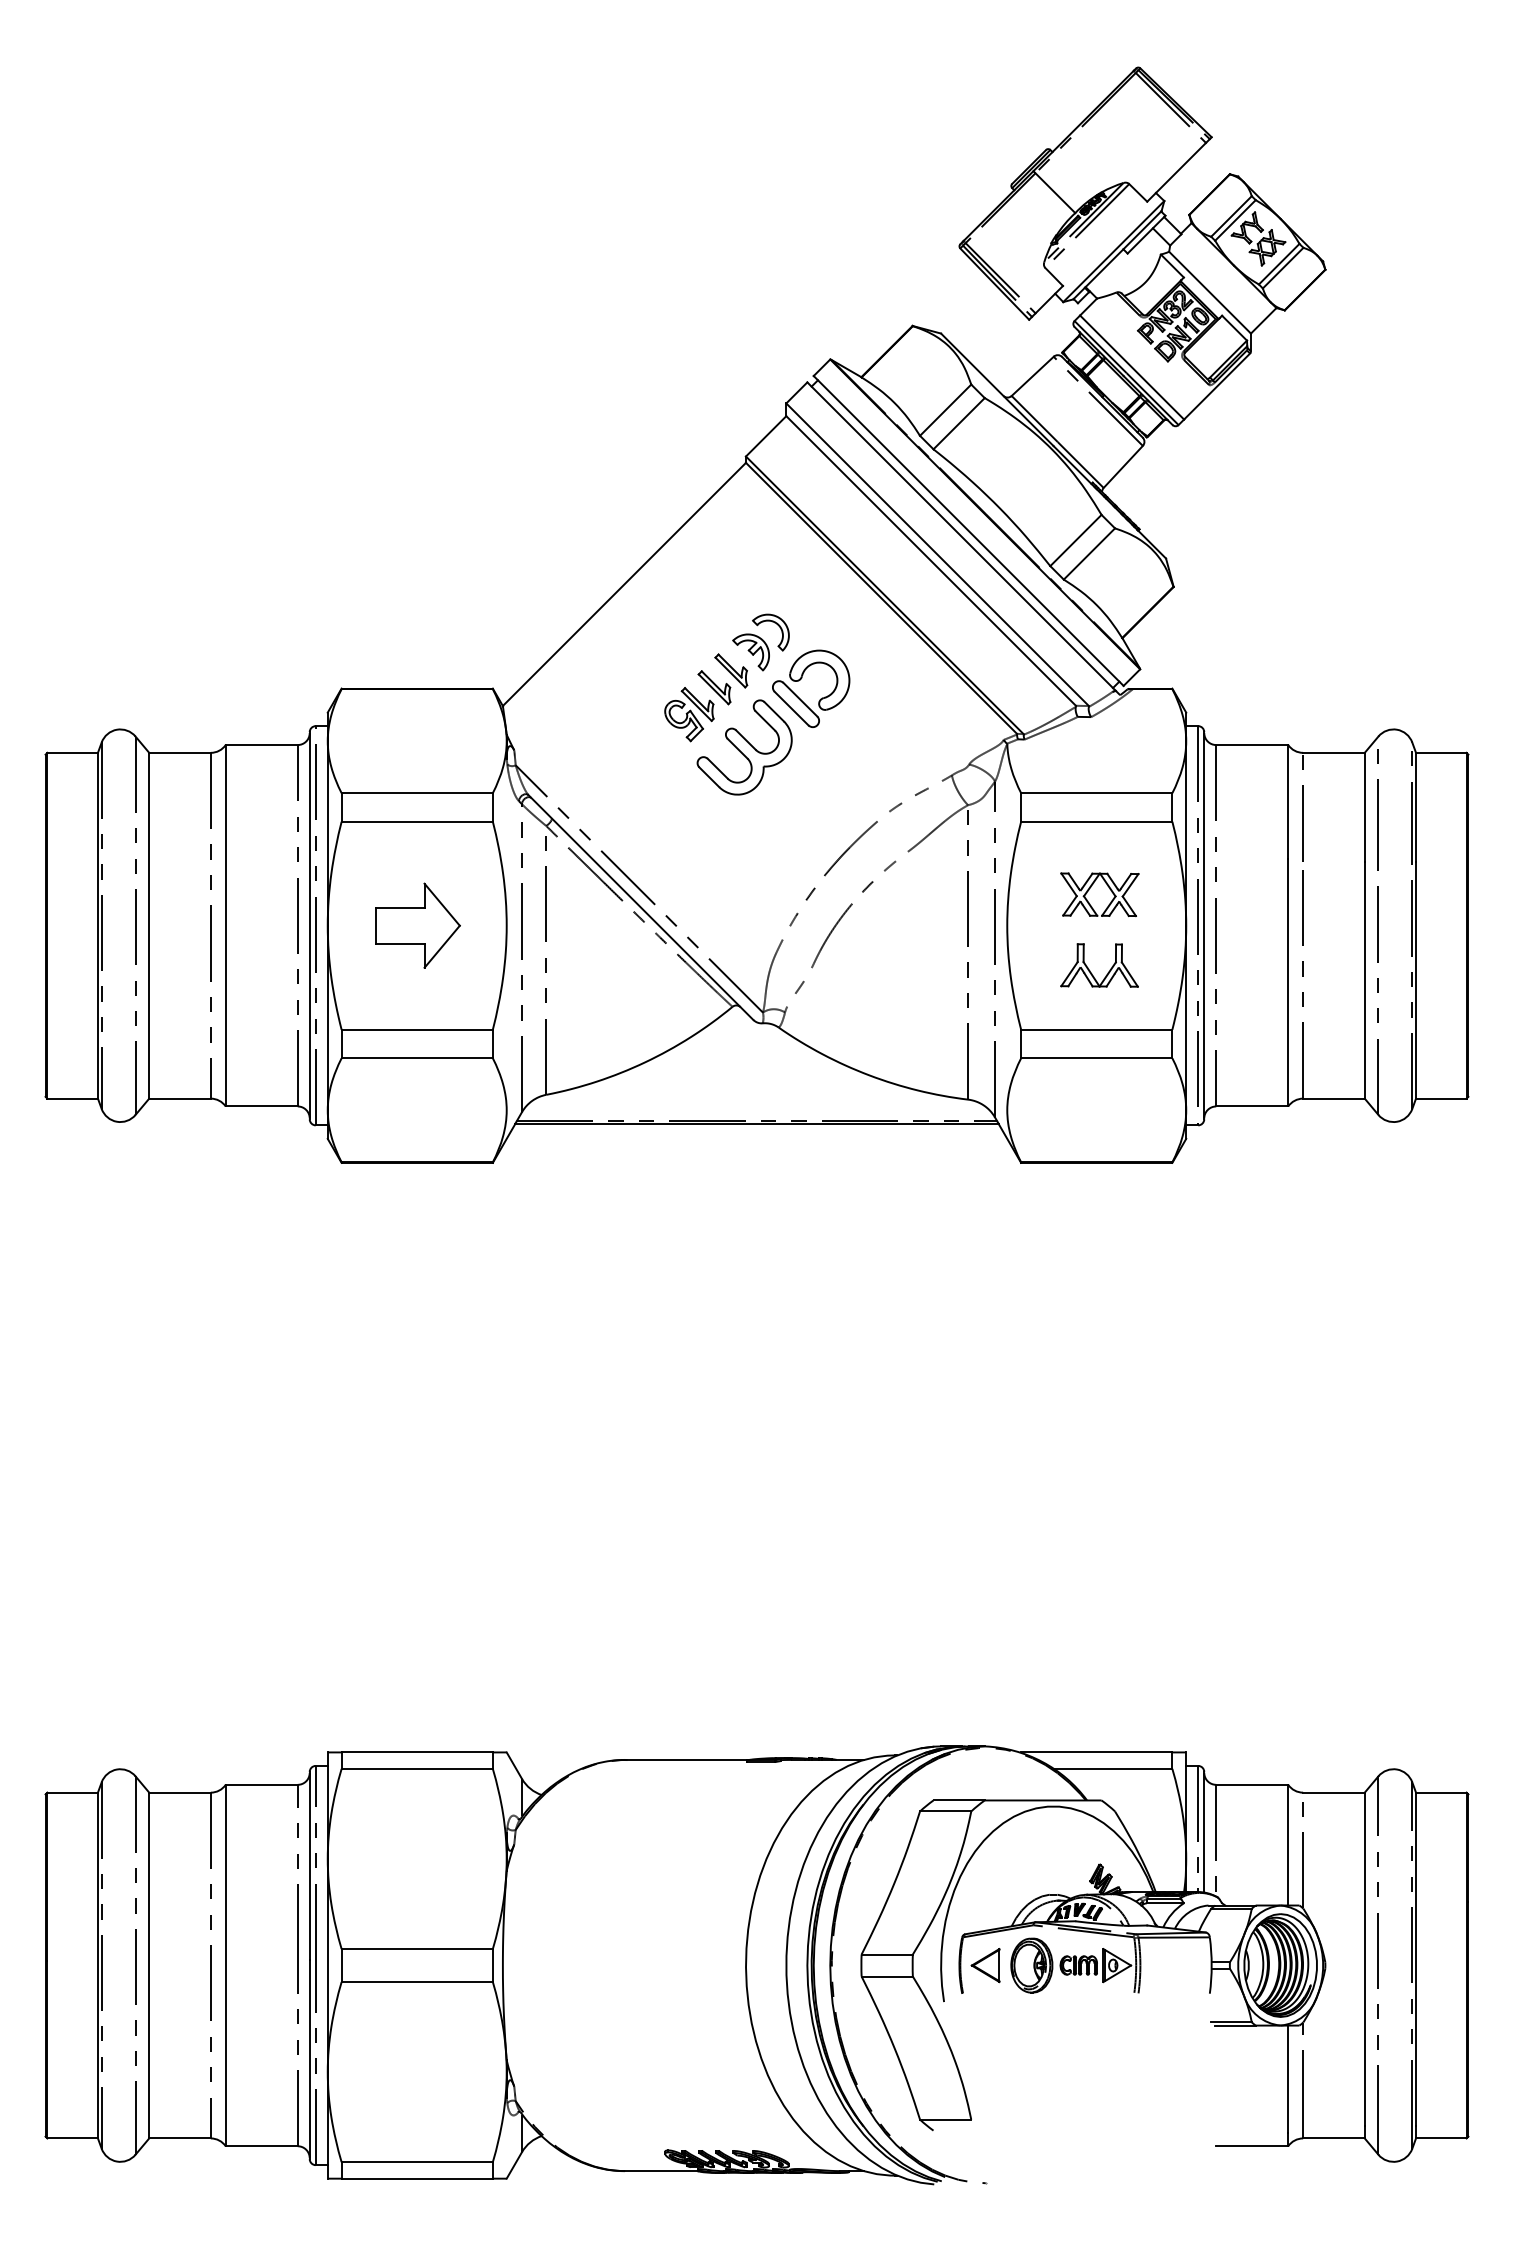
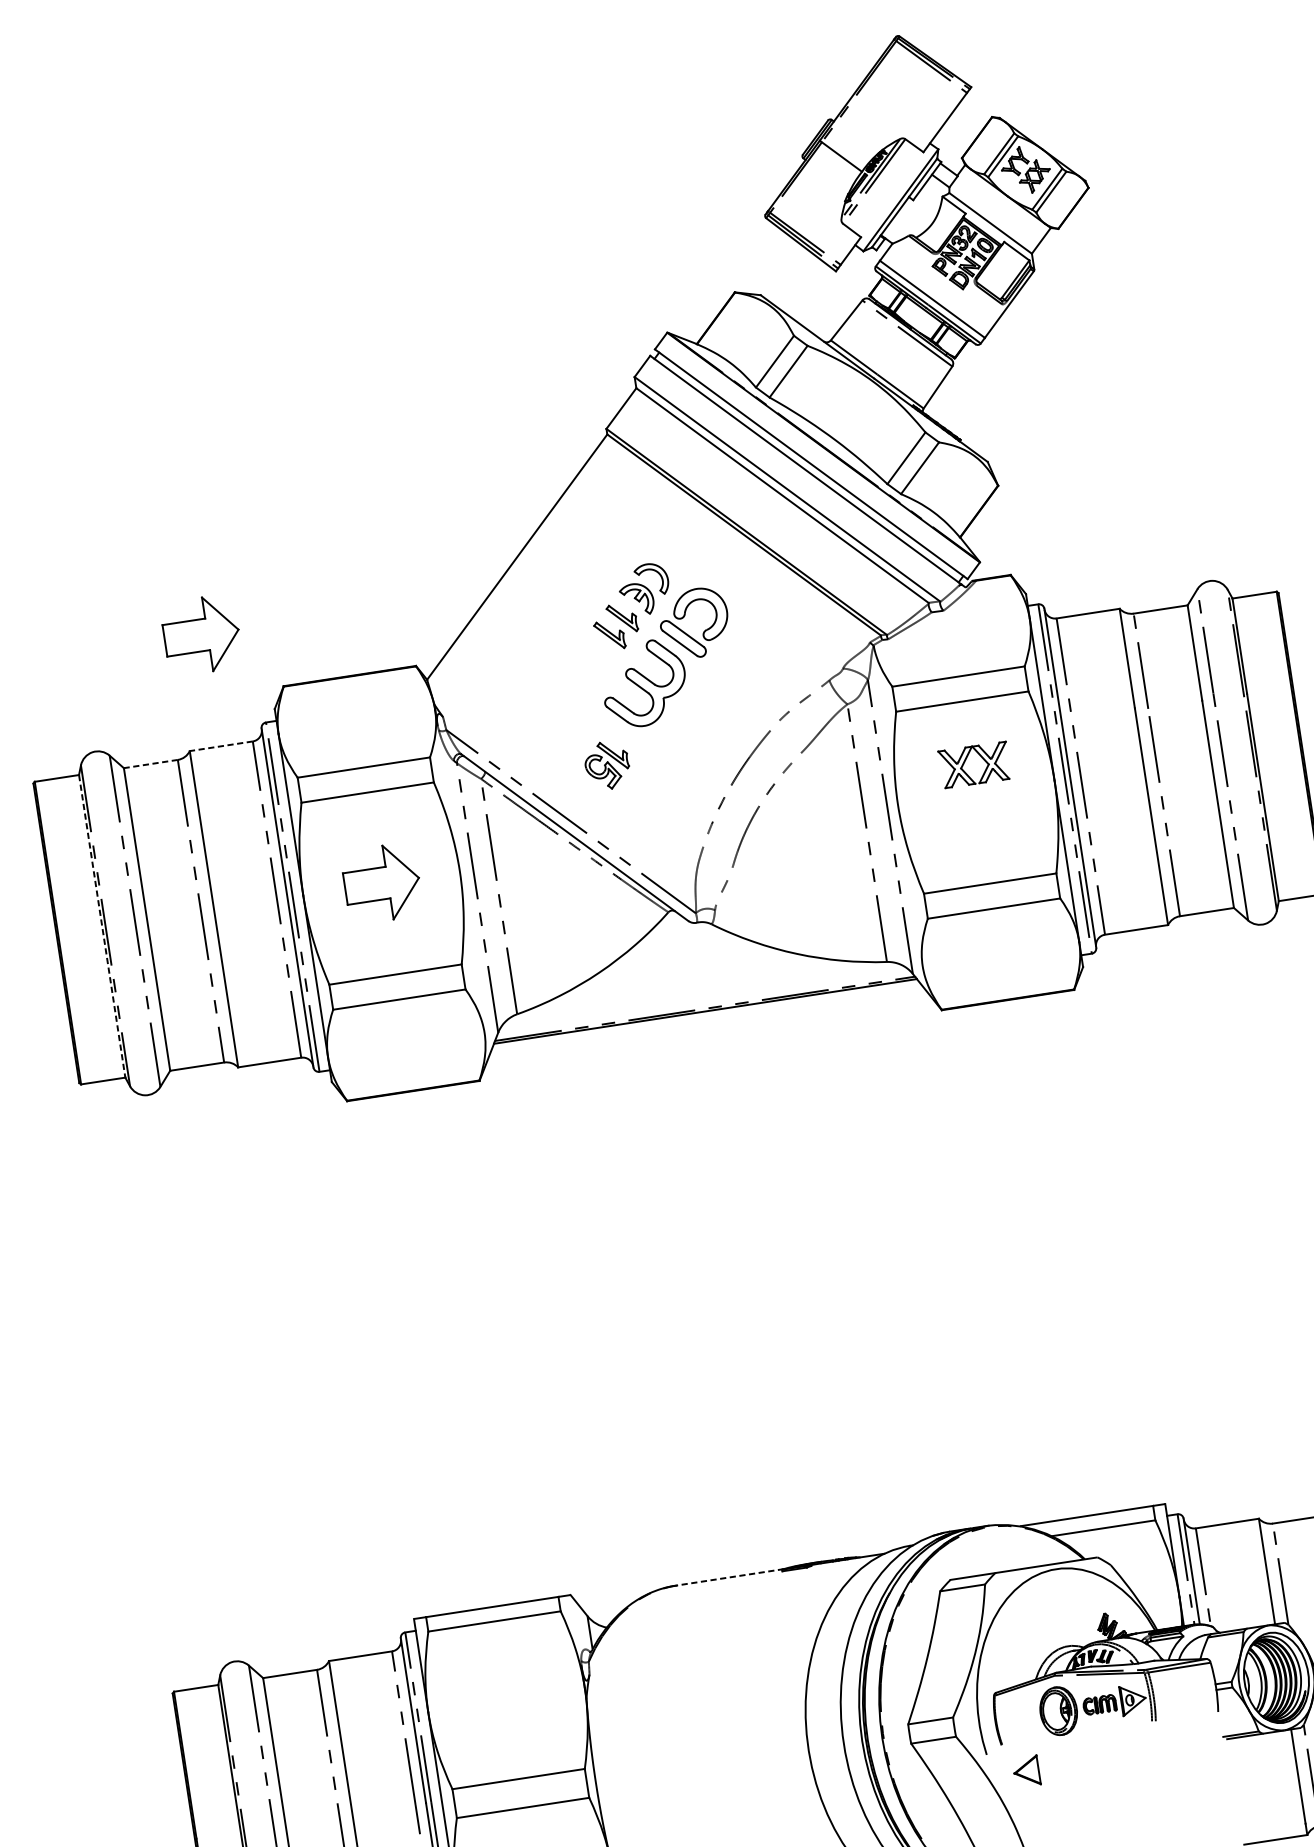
part: (258, 617) -> (201, 635), added
part: (689, 714) -> (607, 765), moved
line: (261, 745) -> (221, 746), solid -> dashed
line: (180, 752) -> (151, 763), solid -> dashed
line: (97, 925) -> (101, 926), solid -> dashed
part: (1090, 970) -> (976, 832), removed
line: (686, 1759) -> (728, 1577), solid -> dashed
part: (985, 1965) -> (1026, 1771), moved

